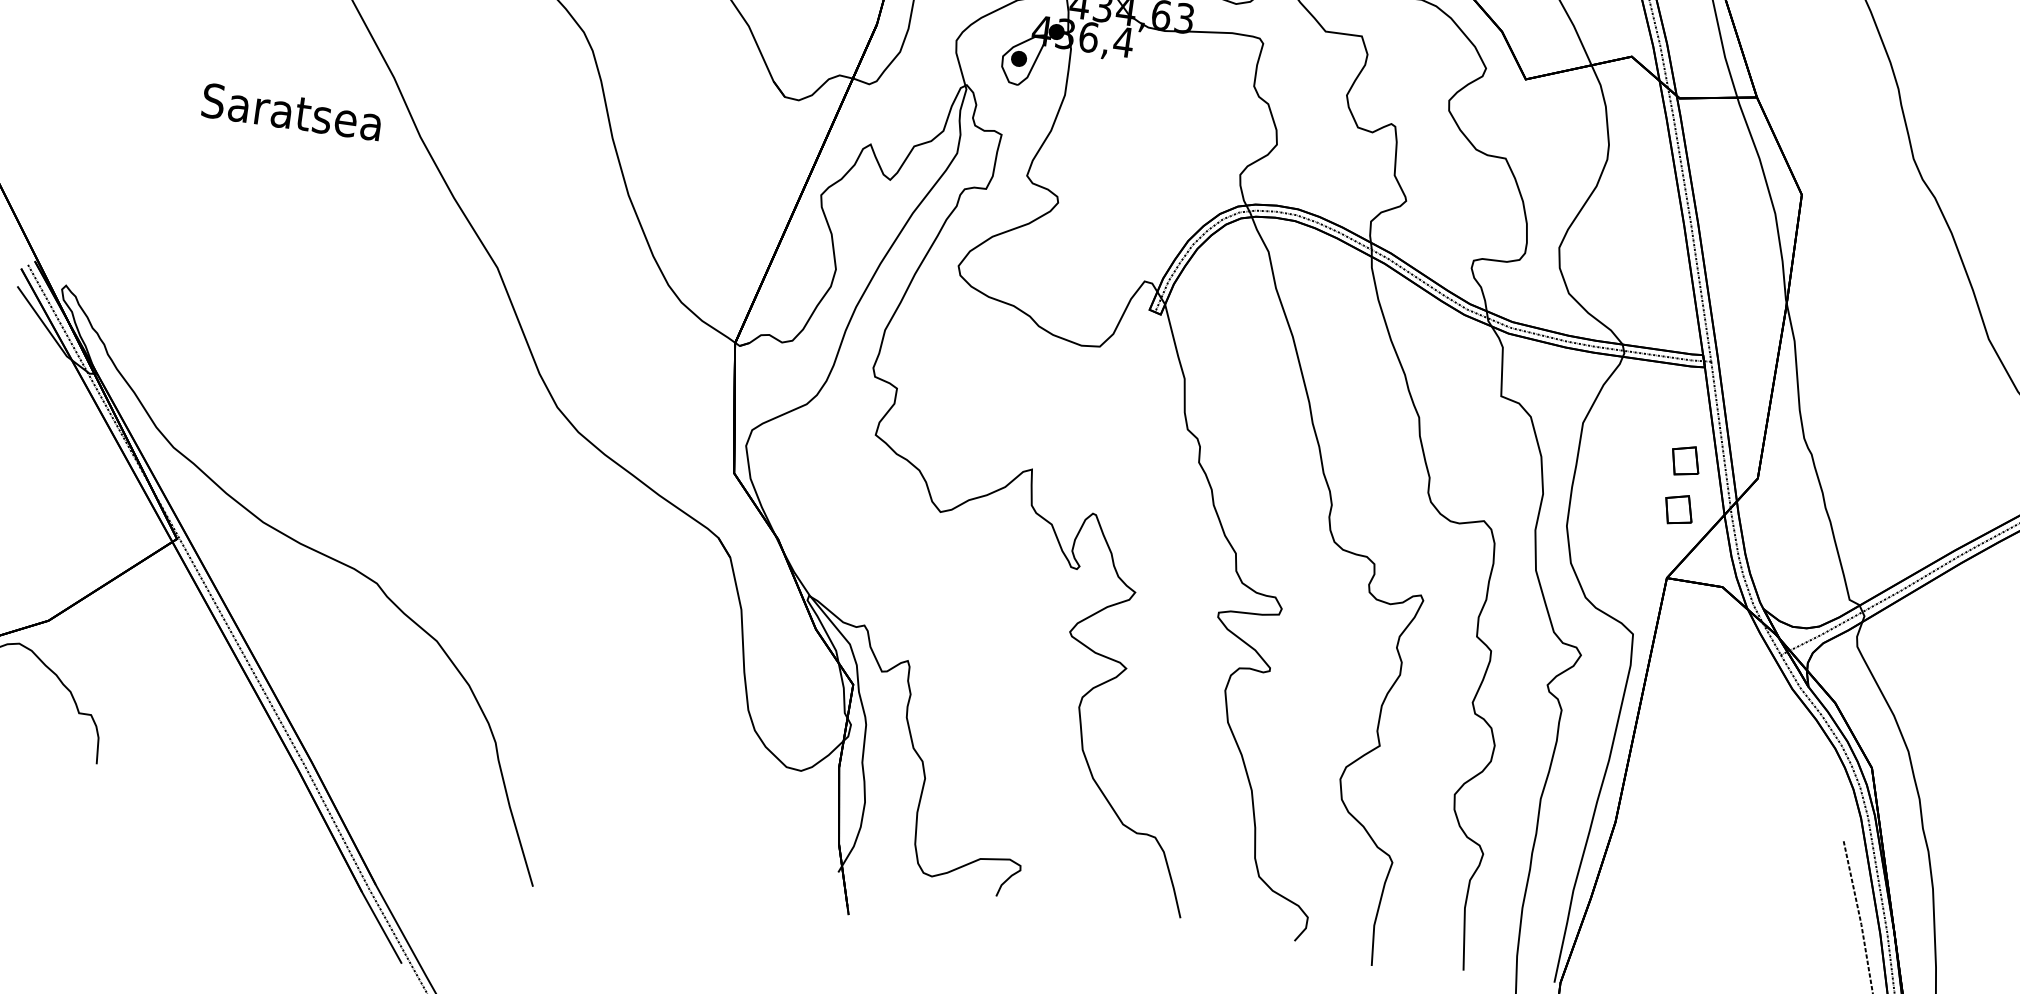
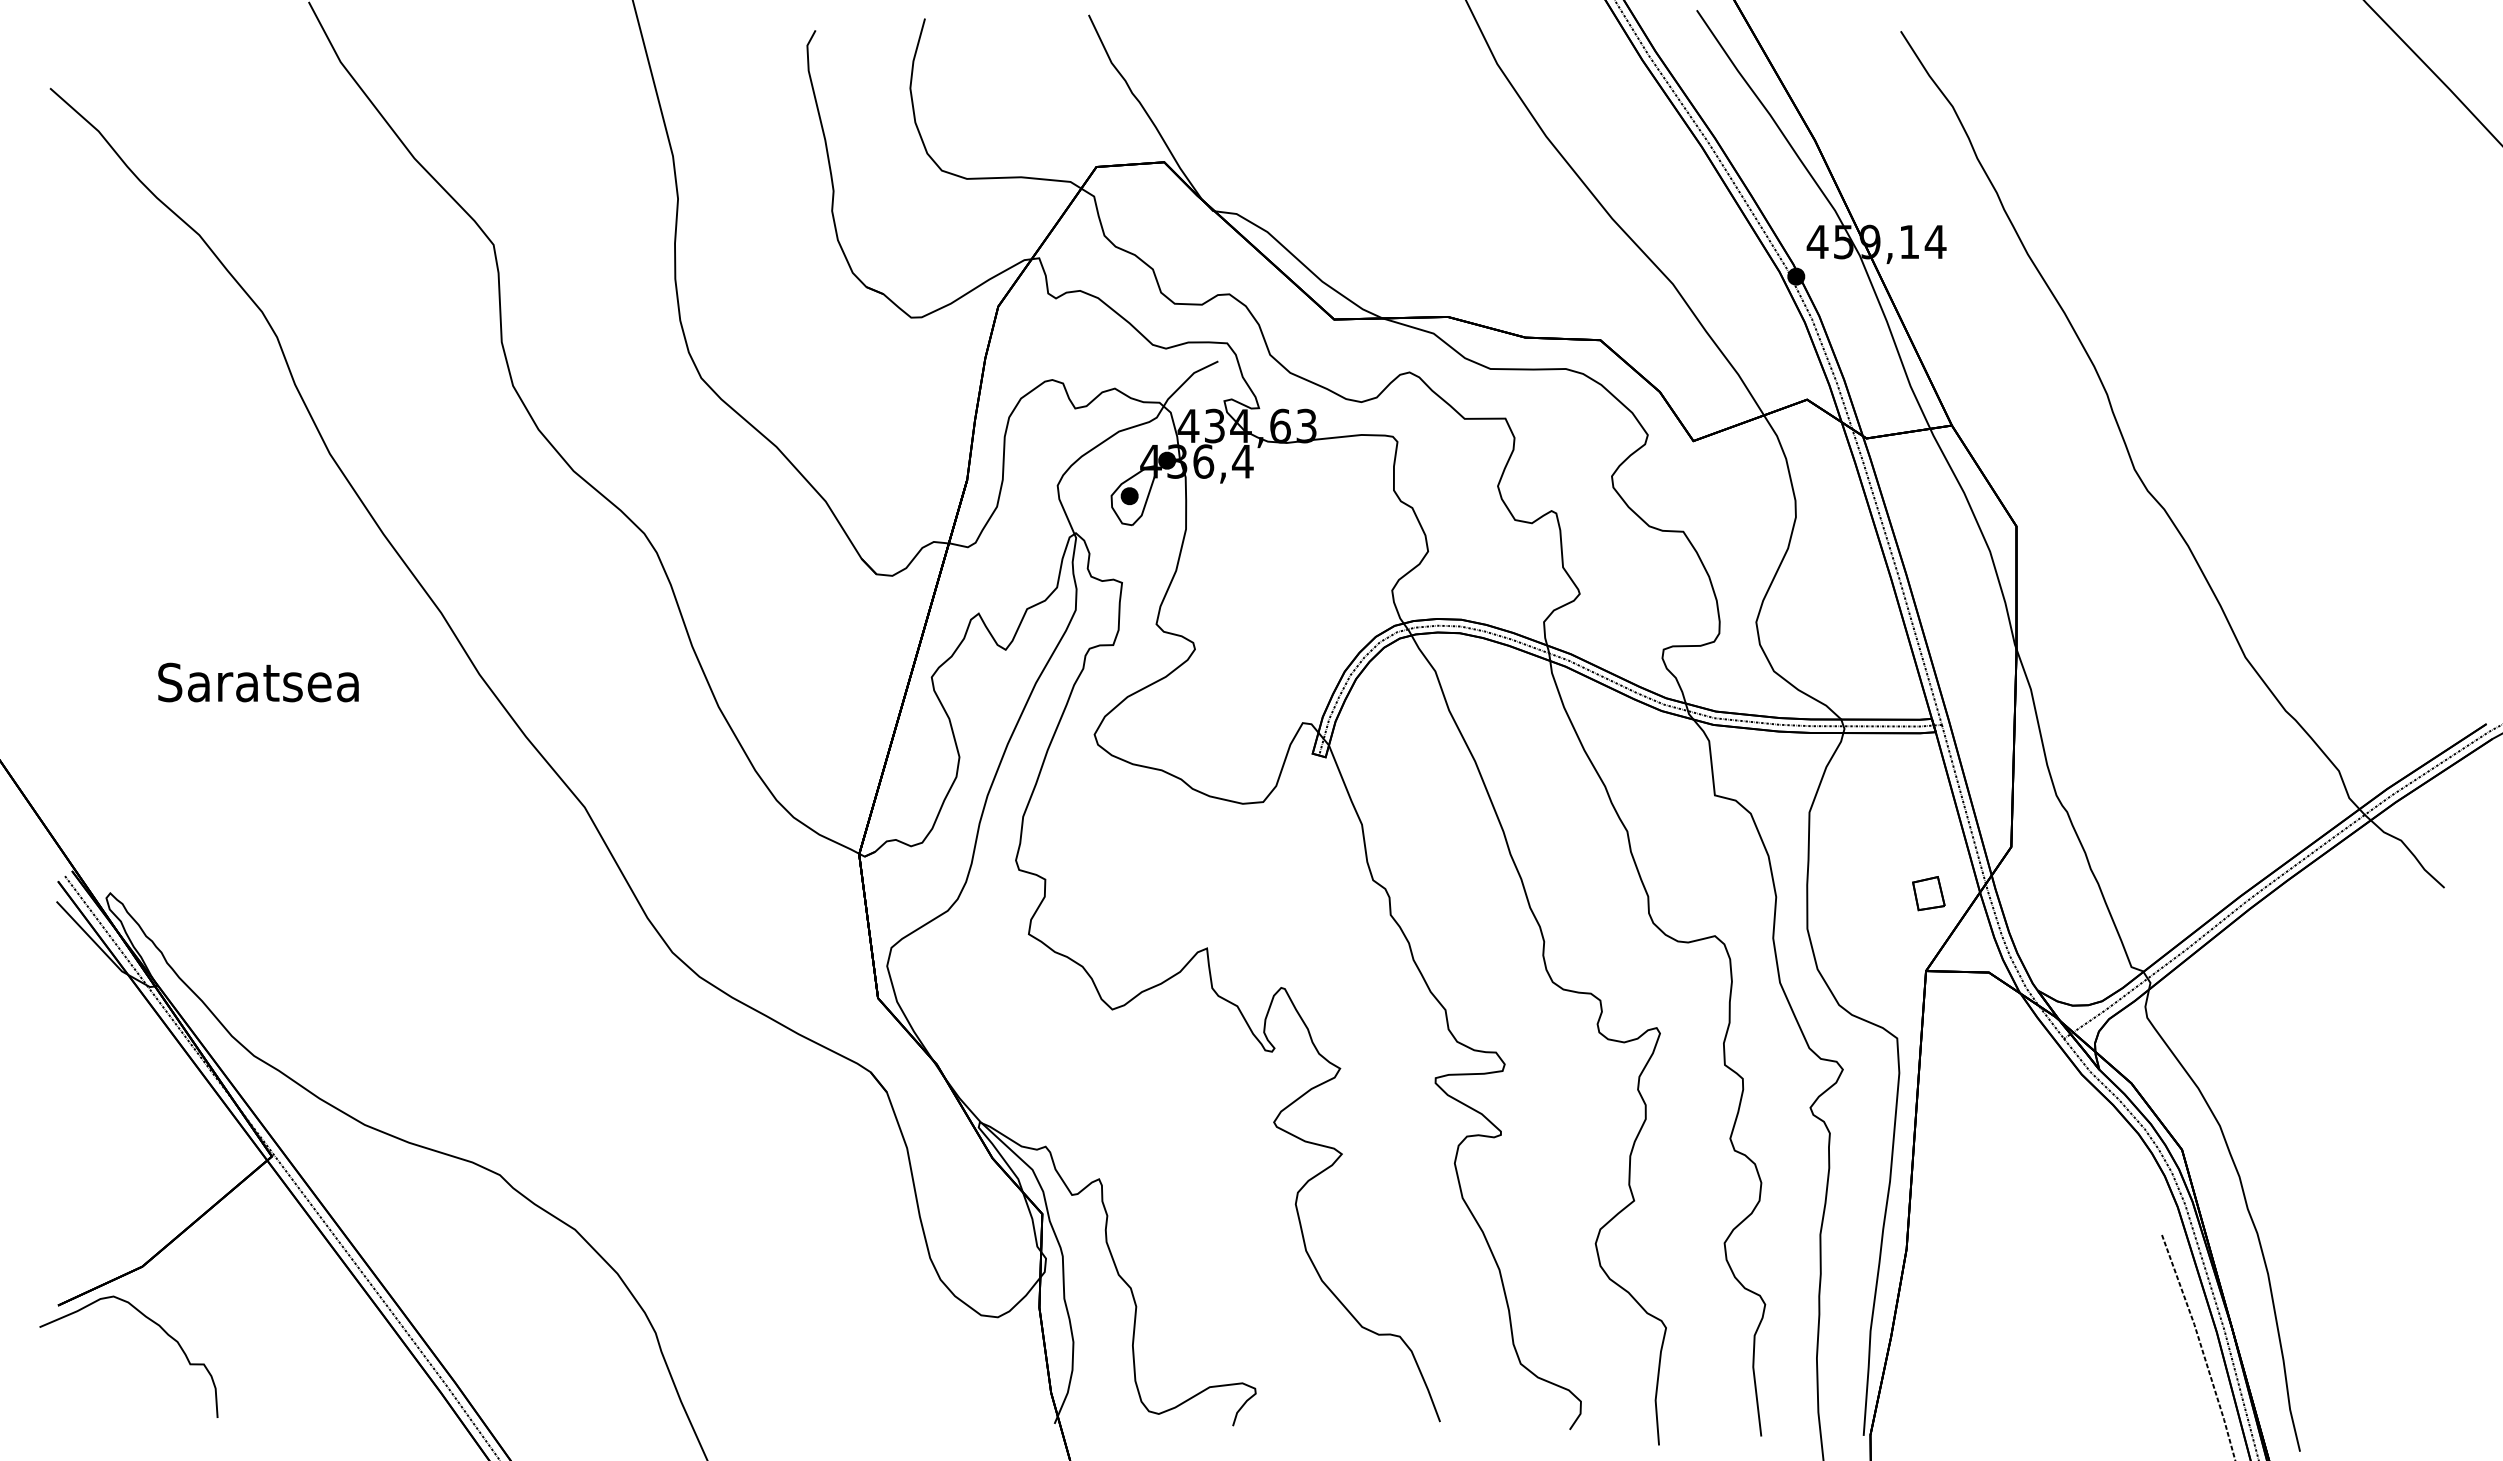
text: (291, 111) -> (258, 682), moved
part: (1685, 460) -> (1928, 838), removed

